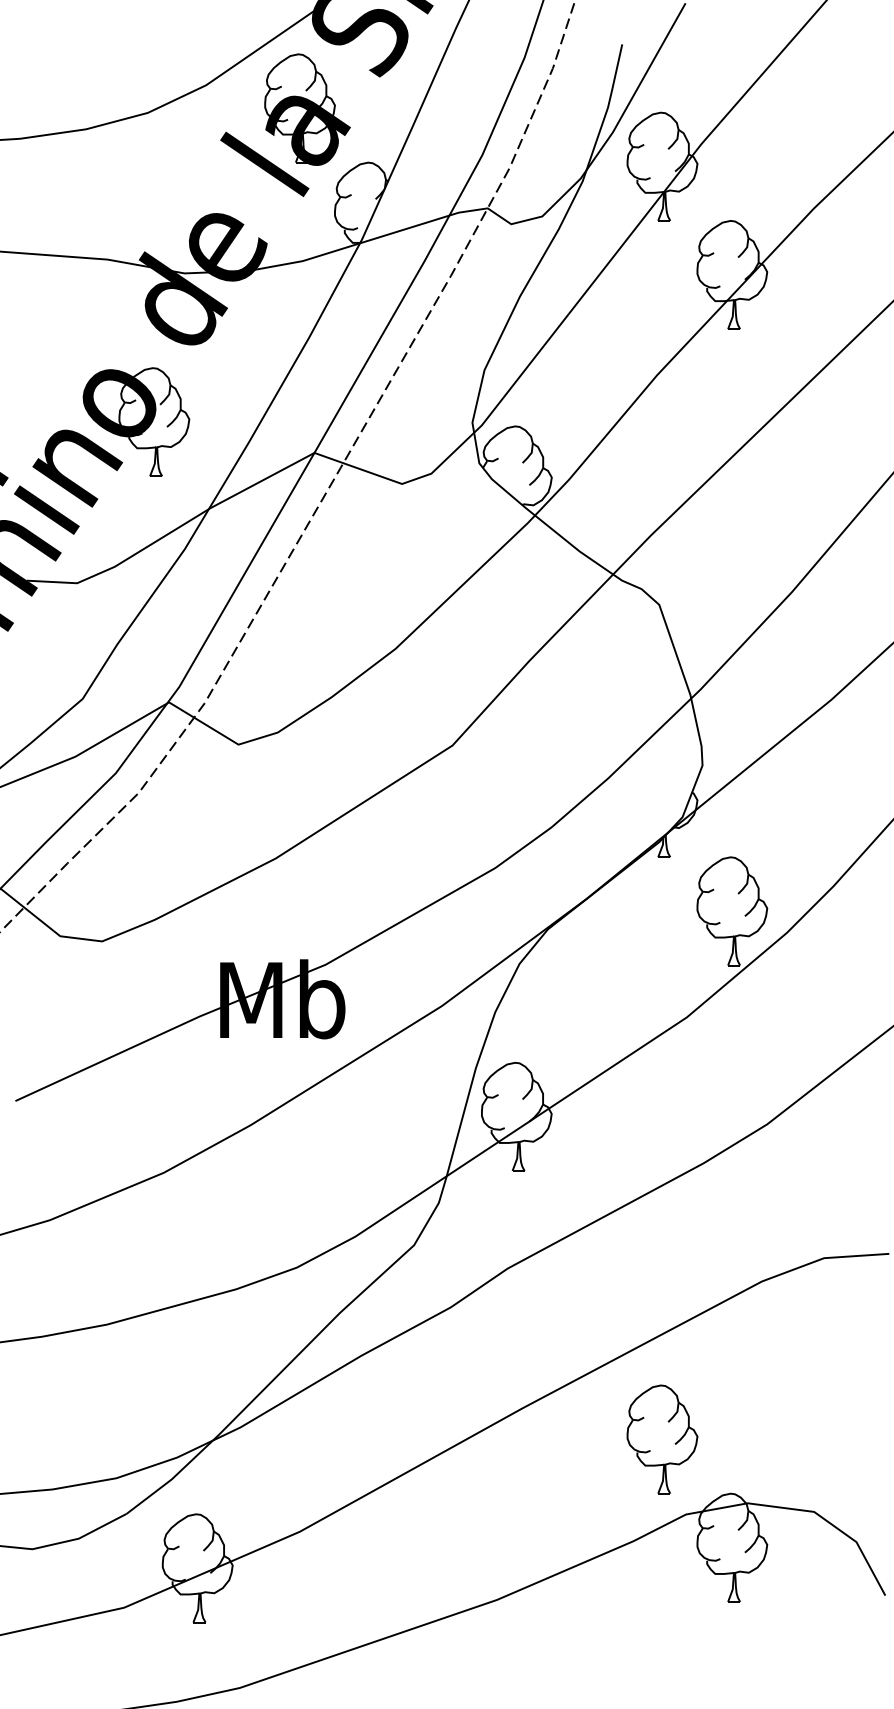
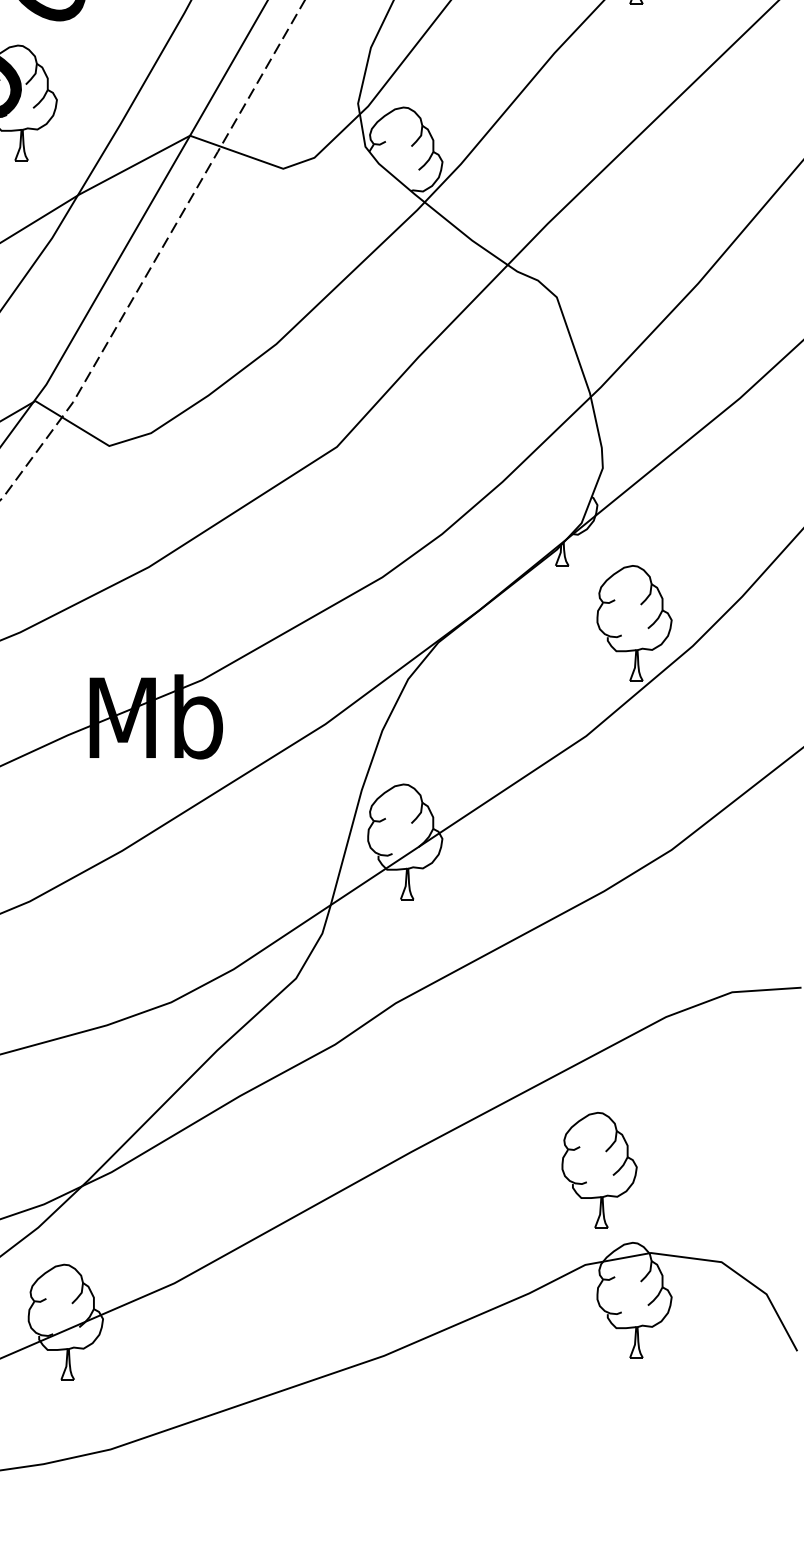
part: (662, 1439) -> (599, 1170), moved

